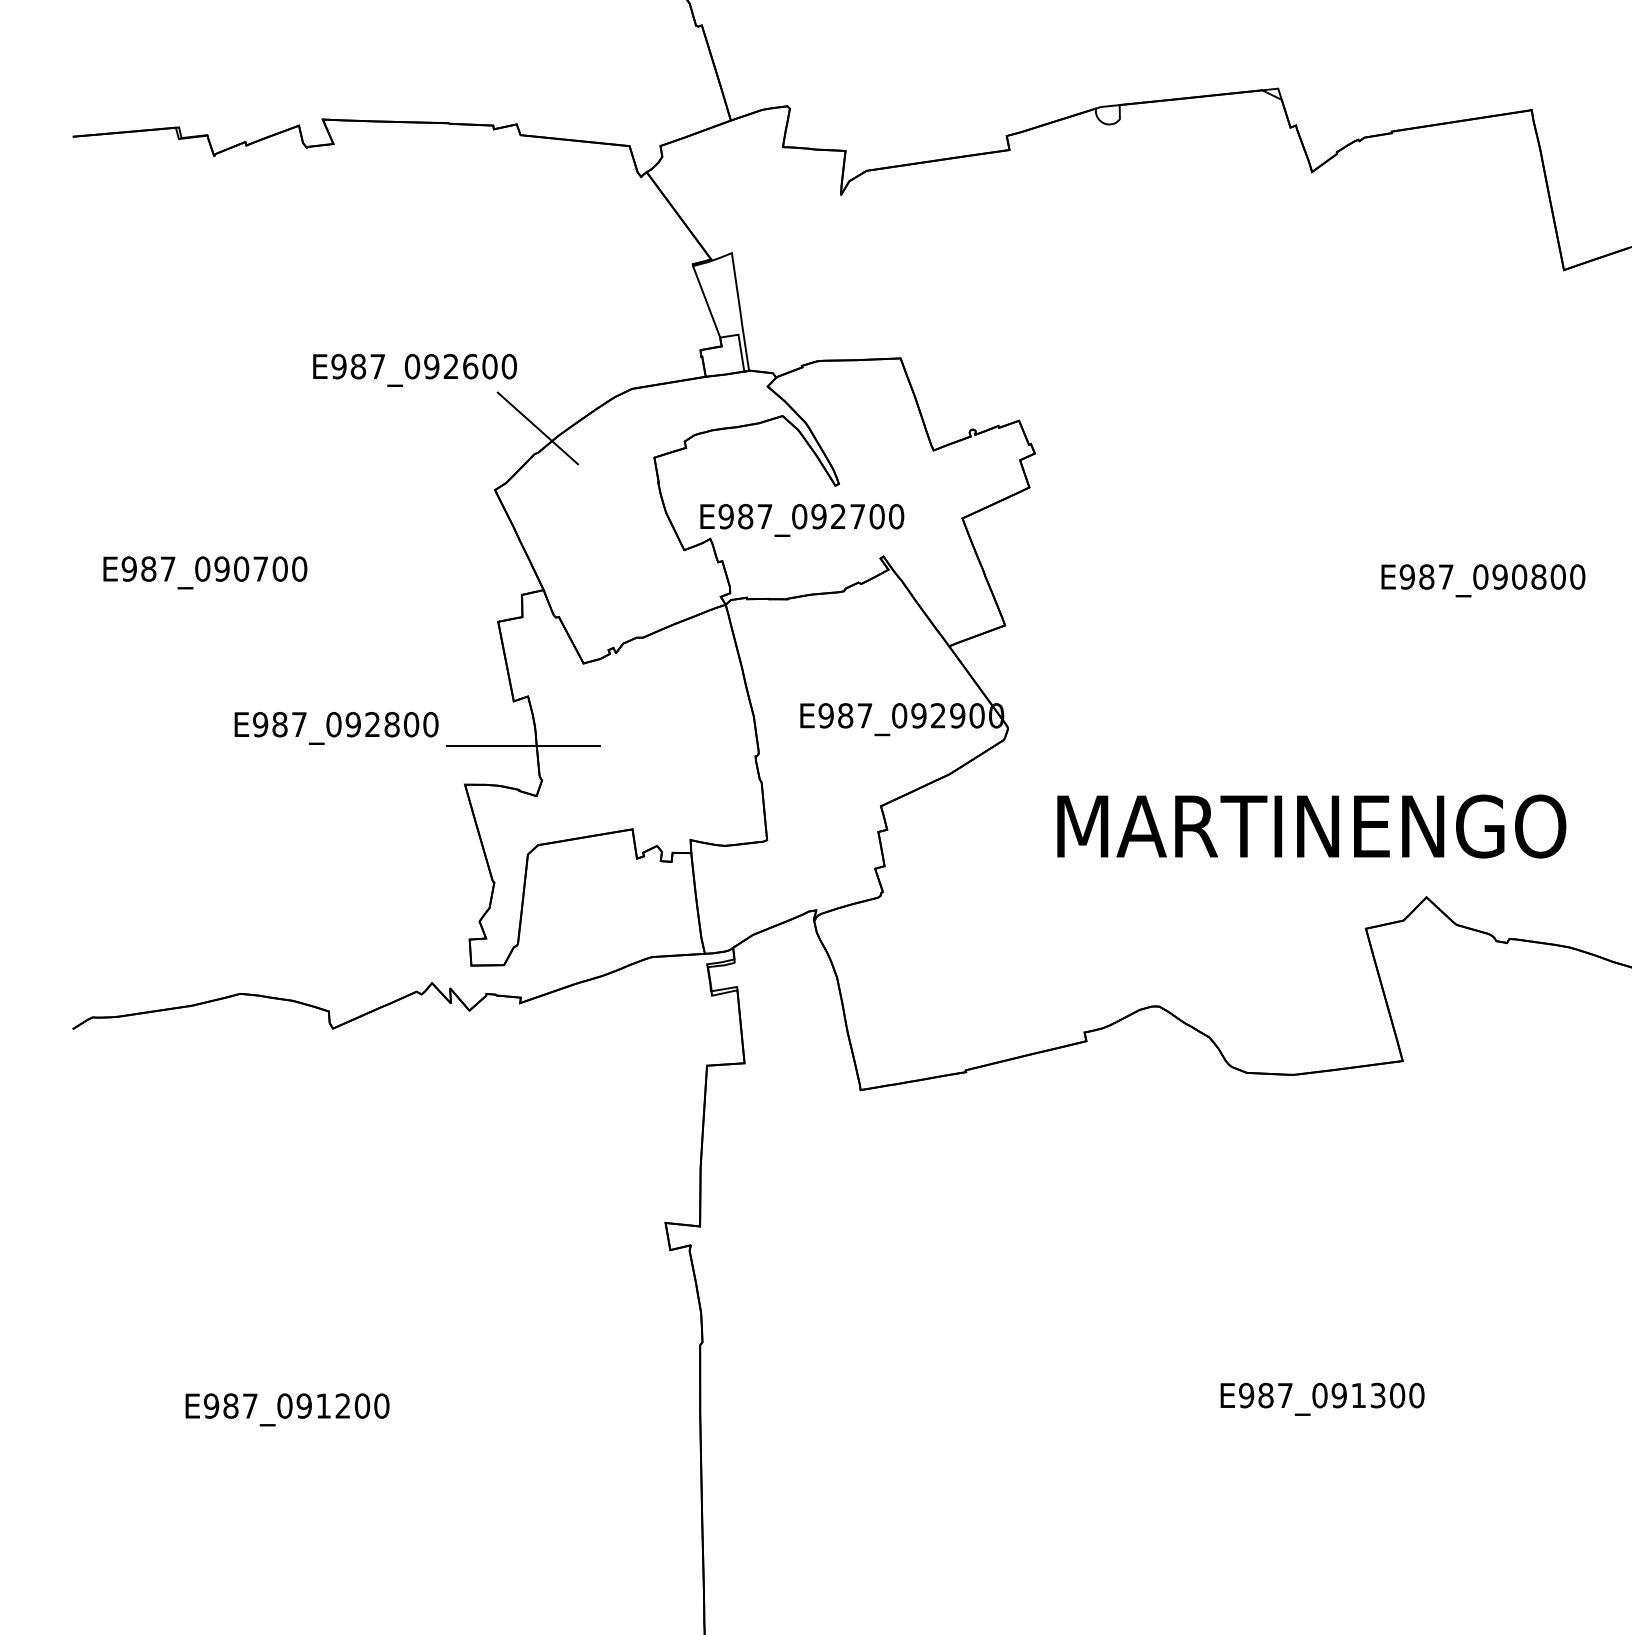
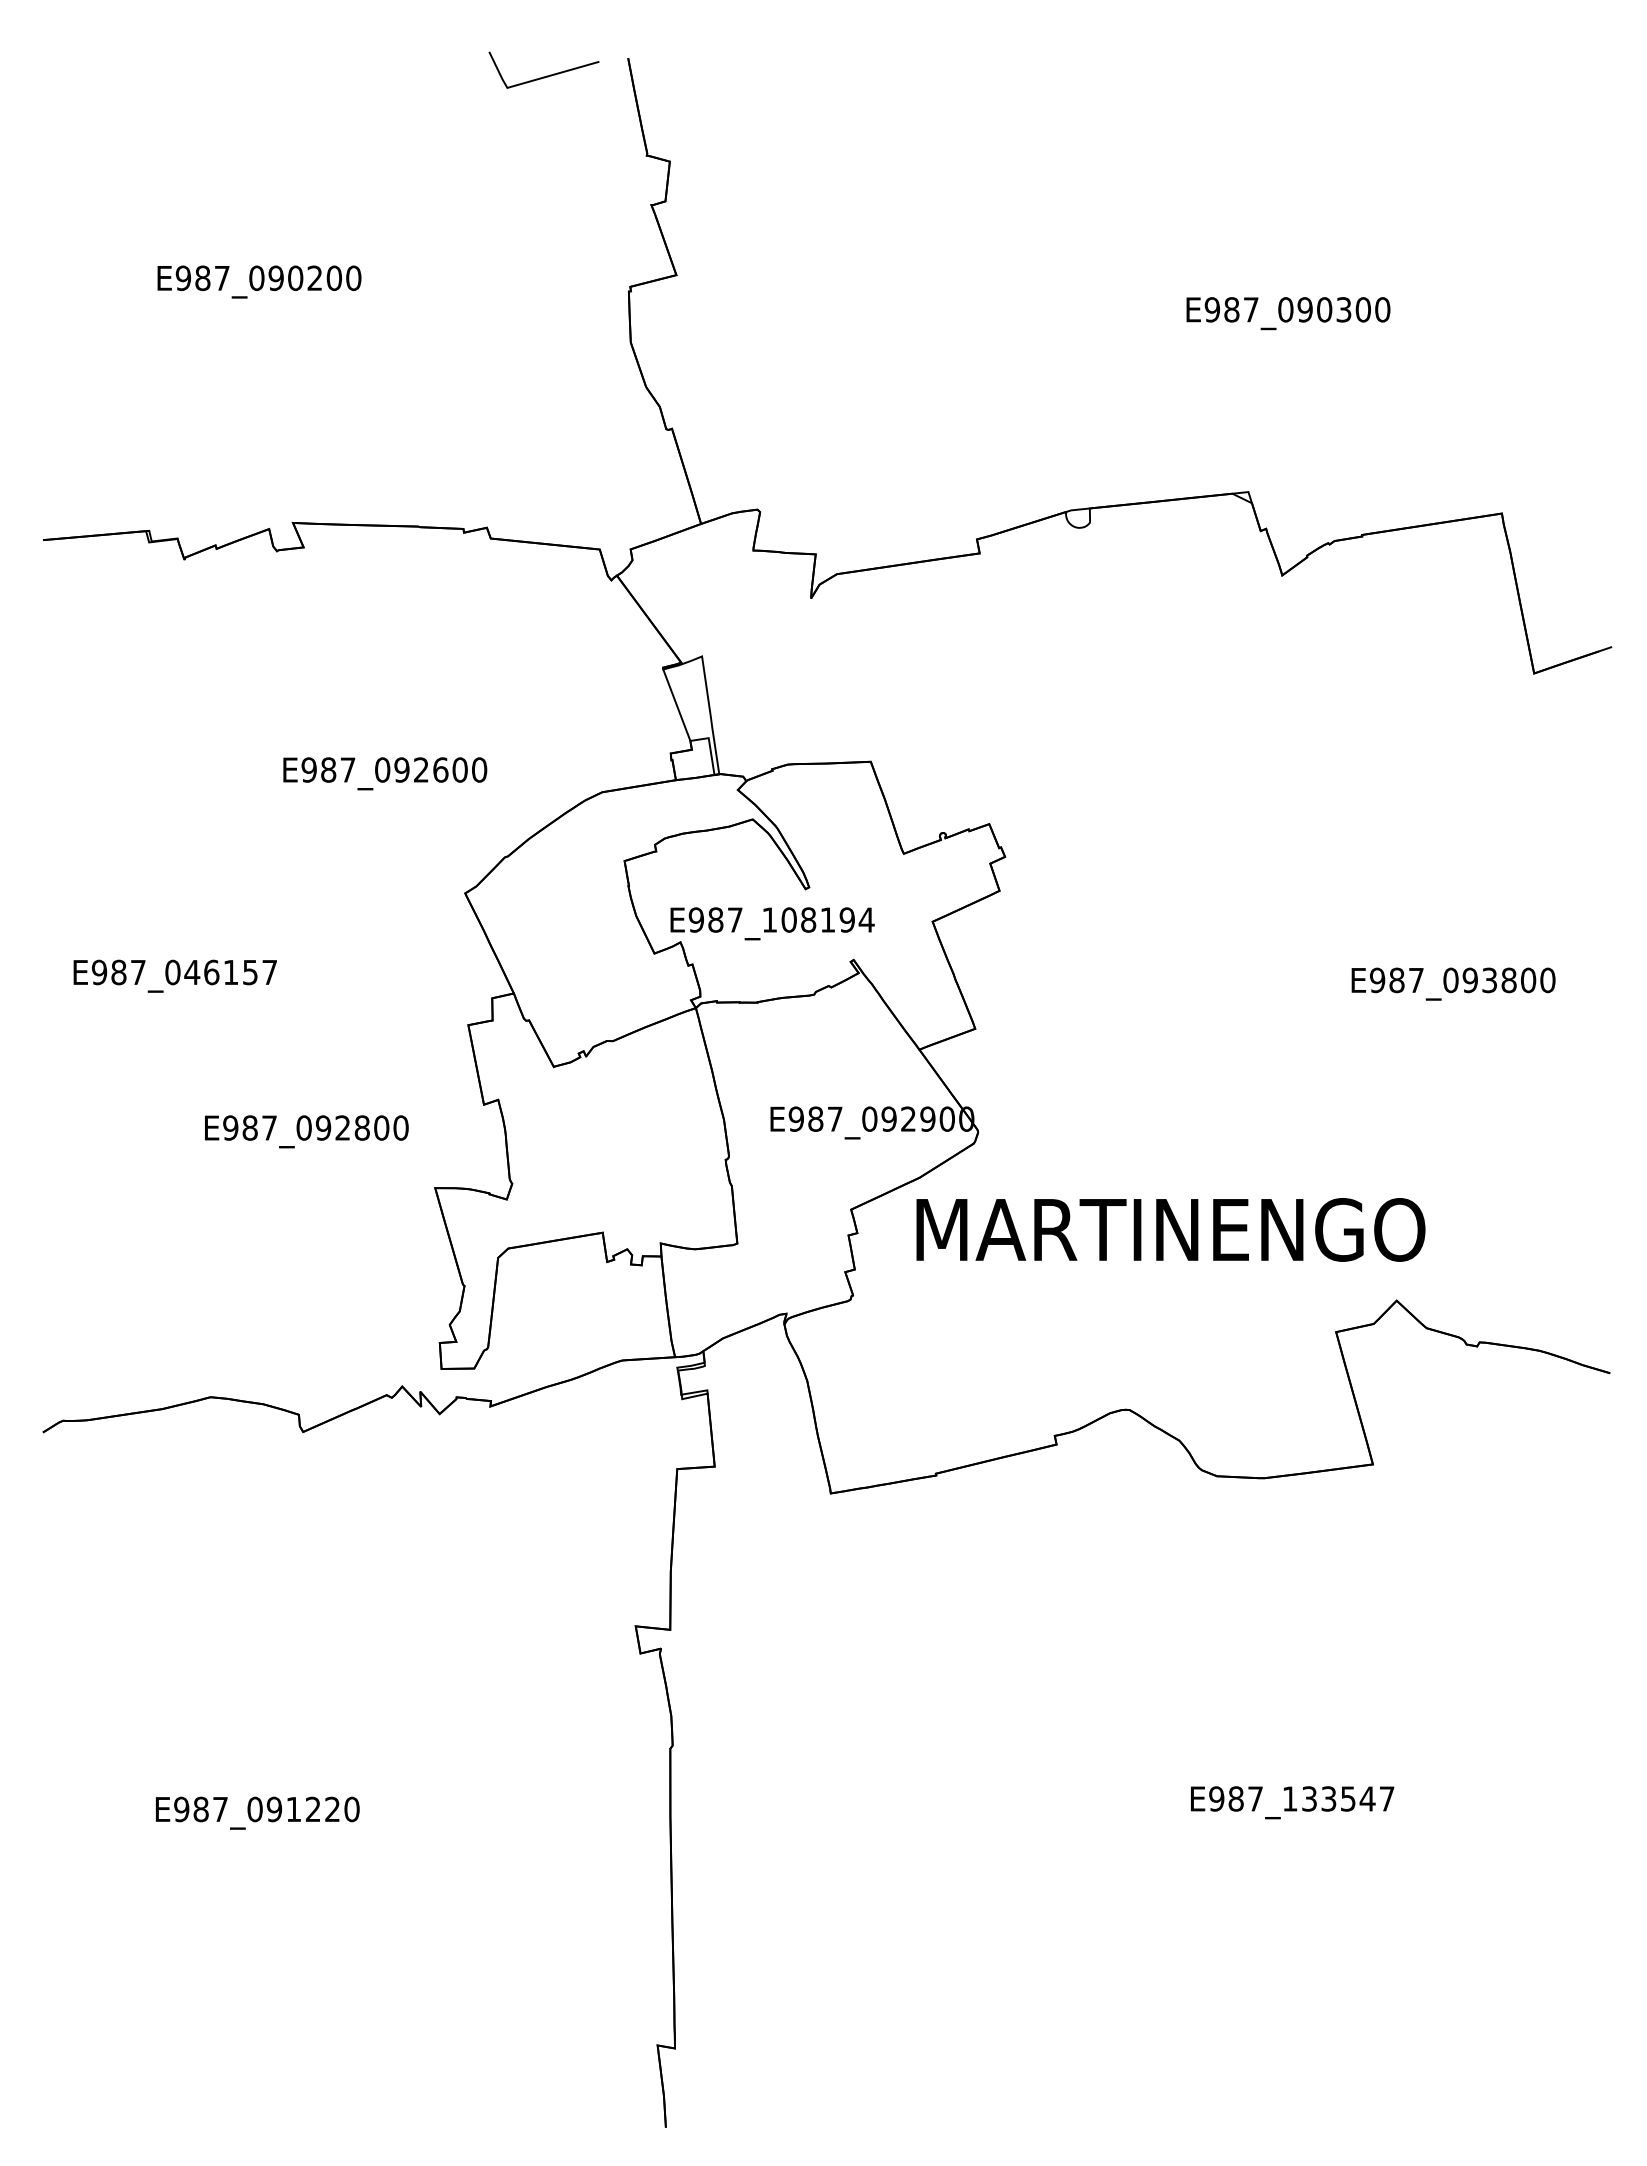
line: (538, 428) -> (508, 831), removed
text: (848, 516) -> (818, 919), E987_092700 -> E987_108194
text: (260, 569) -> (230, 972), E987_090700 -> E987_046157
text: (1519, 577) -> (1489, 980), E987_090800 -> E987_093800
line: (523, 745) -> (493, 1148), removed
text: (1311, 826) -> (1170, 1229), moved
text: (1368, 1395) -> (1338, 1798), E987_091300 -> E987_133547
text: (362, 1406) -> (332, 1809), E987_091200 -> E987_091220

